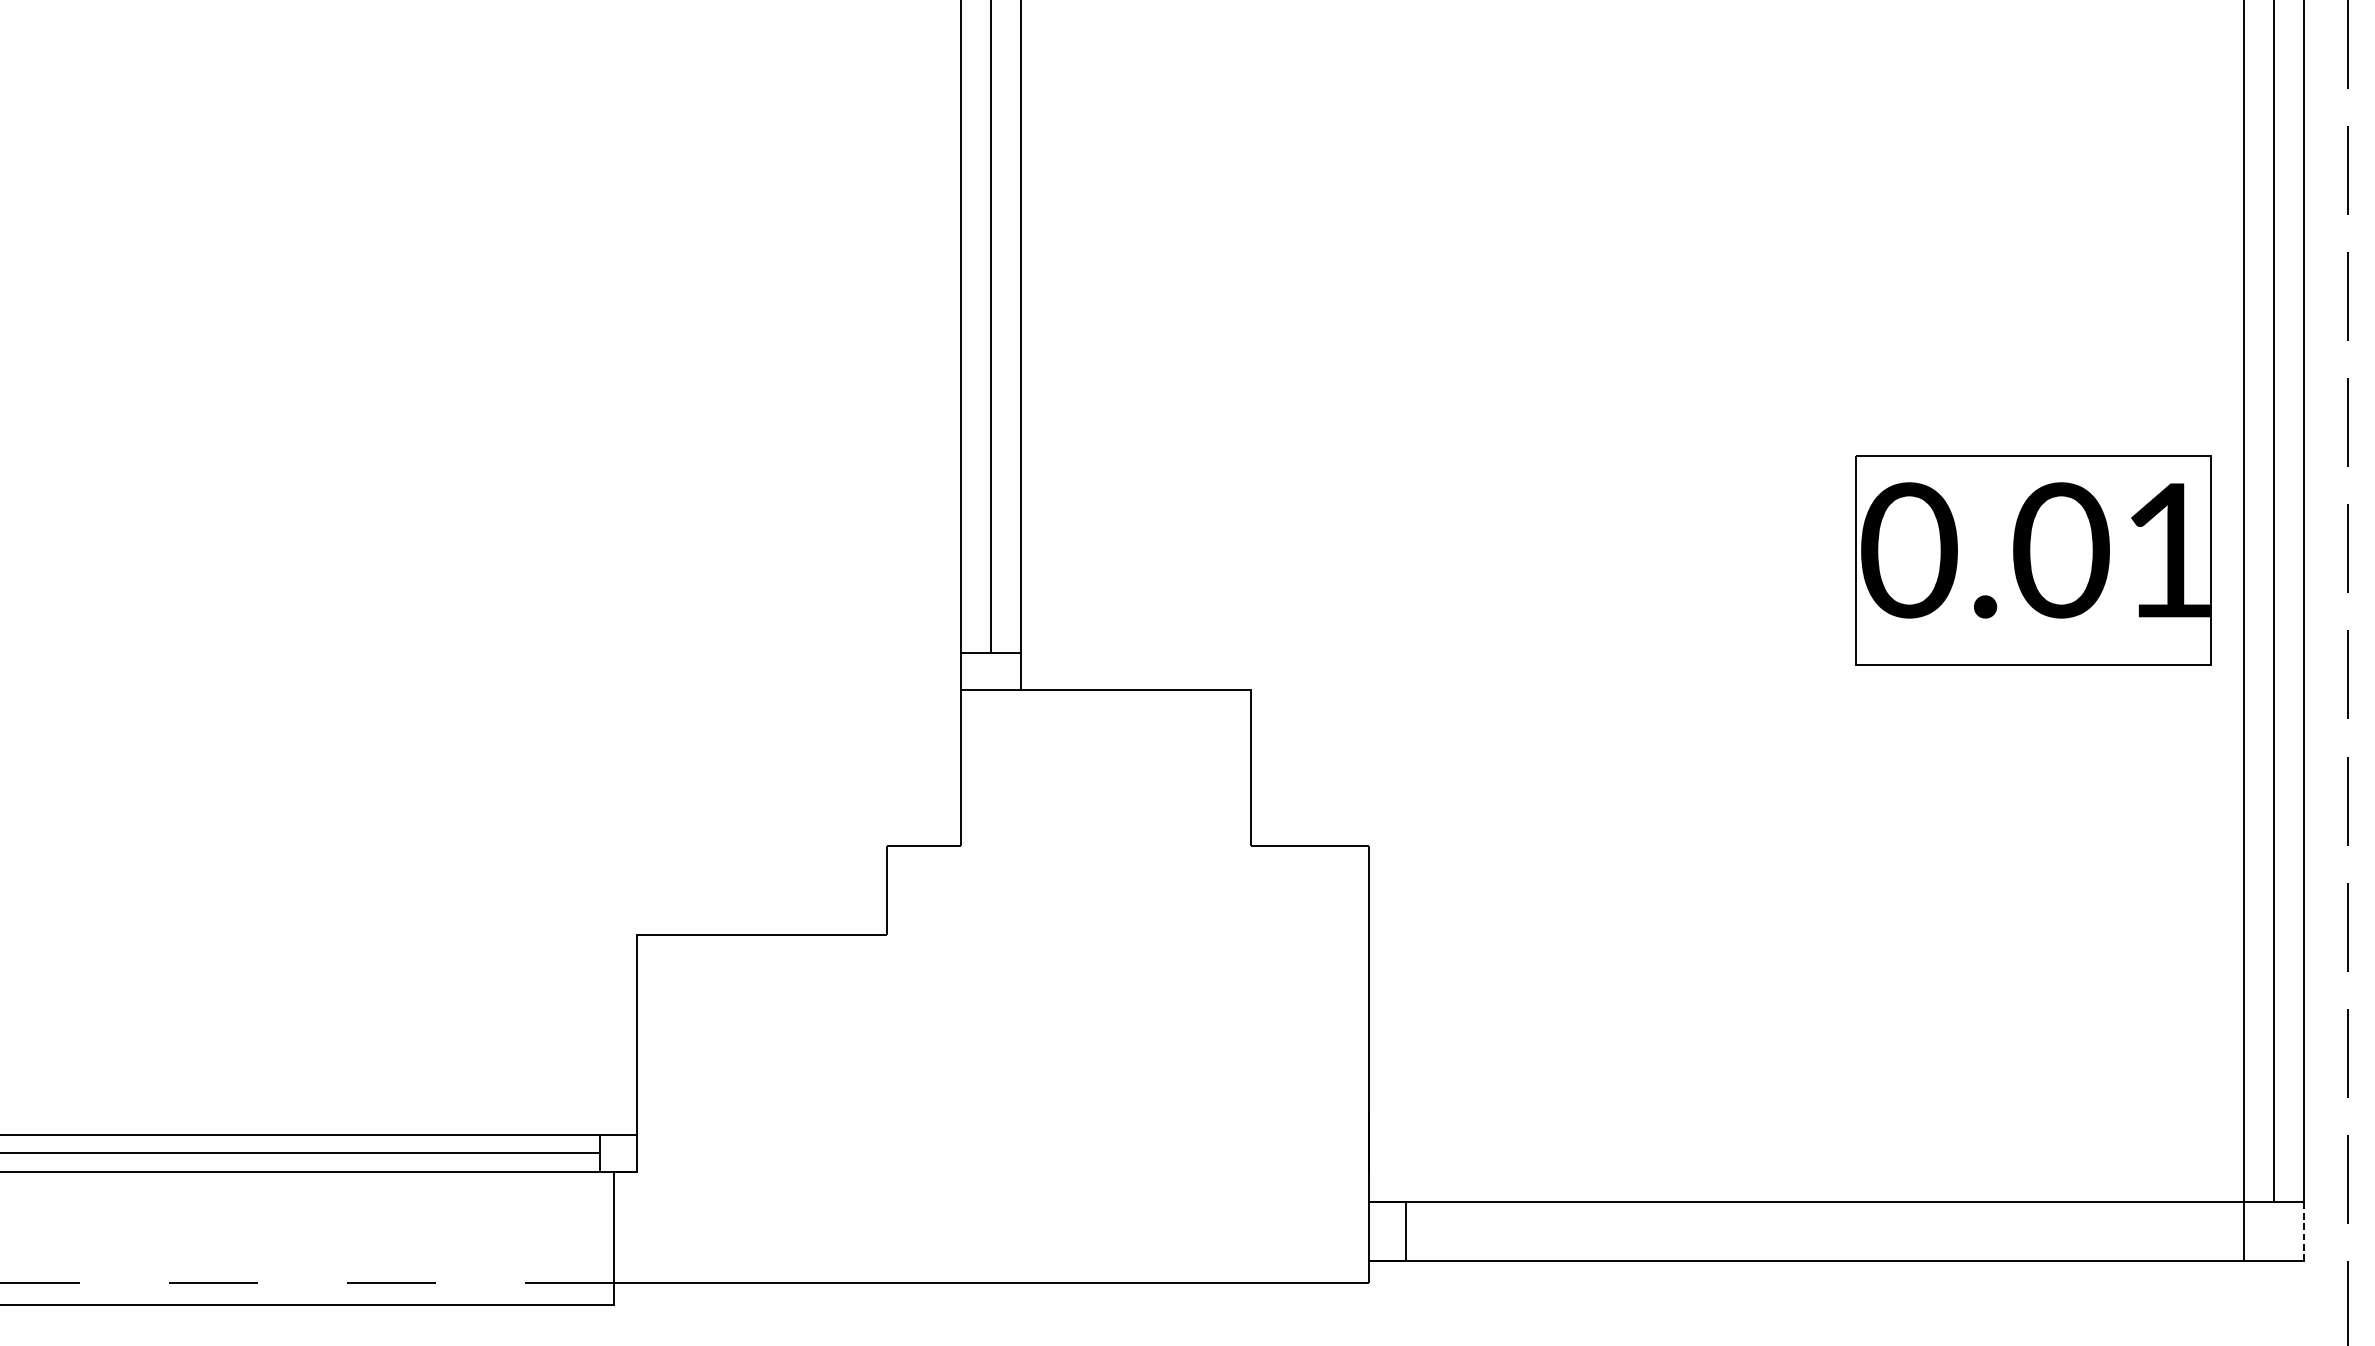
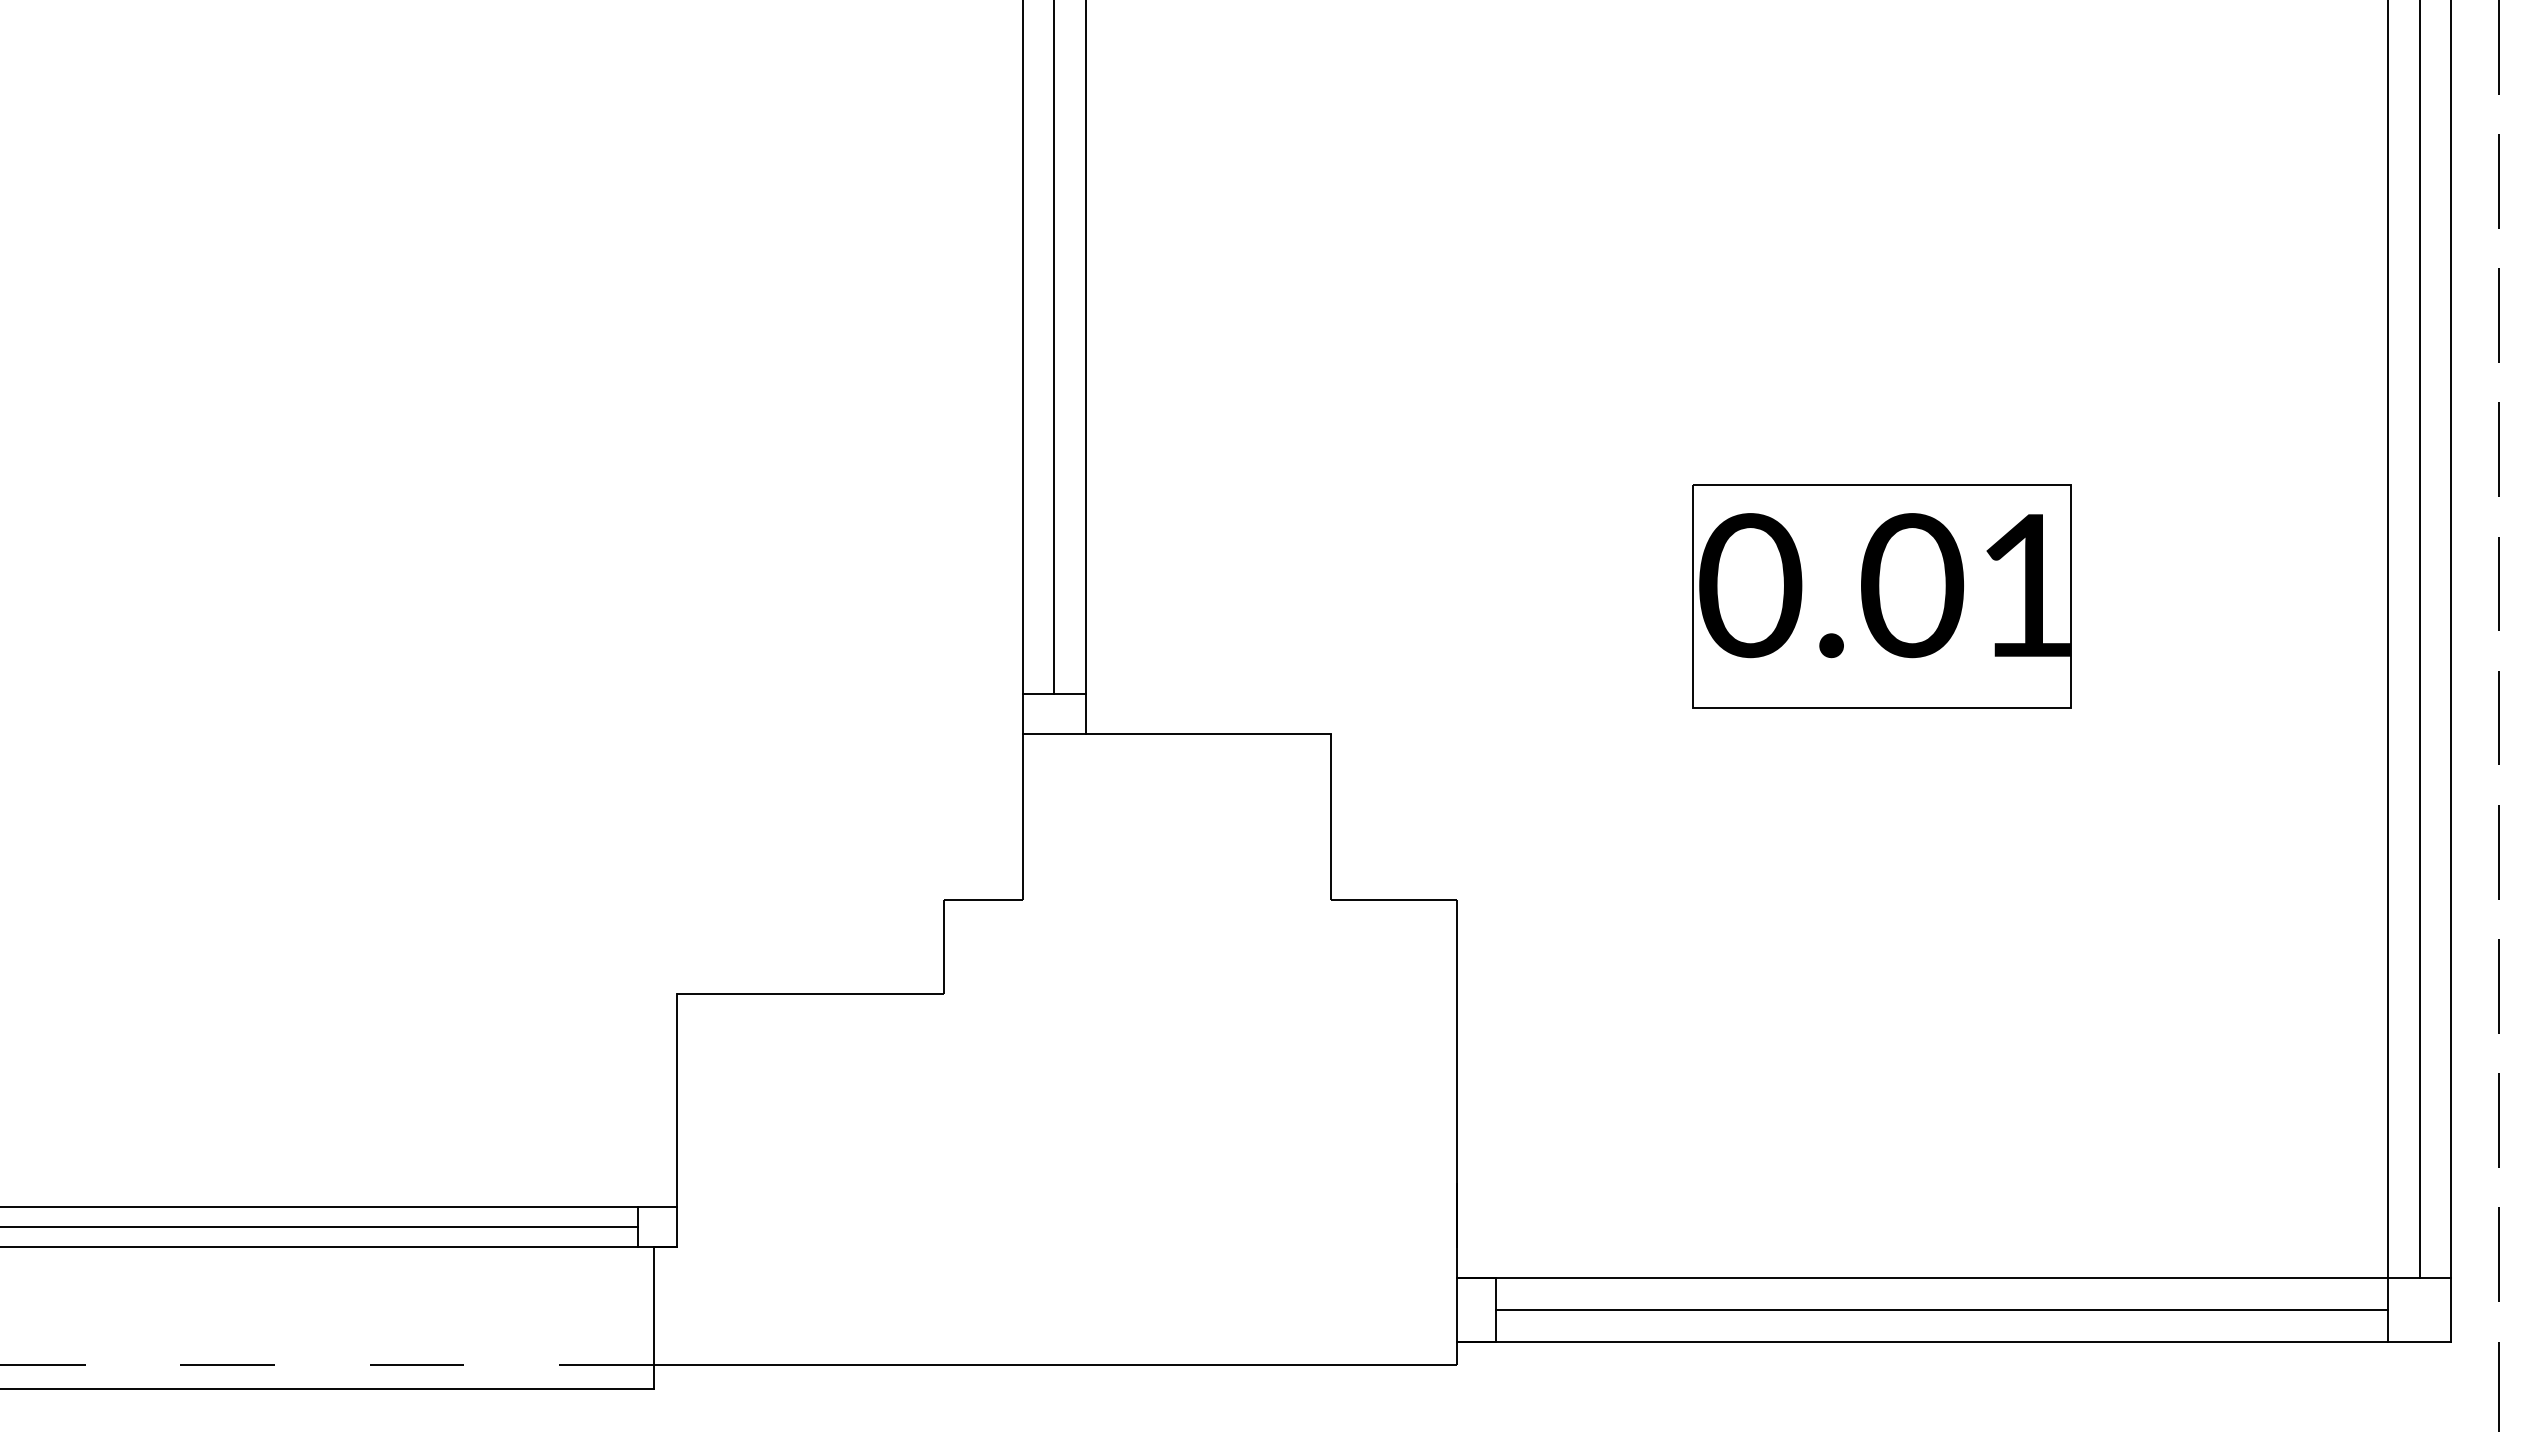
part: (2032, 560) -> (1881, 596), moved
line: (1825, 1230) -> (1942, 1309), added
line: (2303, 1230) -> (2451, 1309), dashed -> solid

